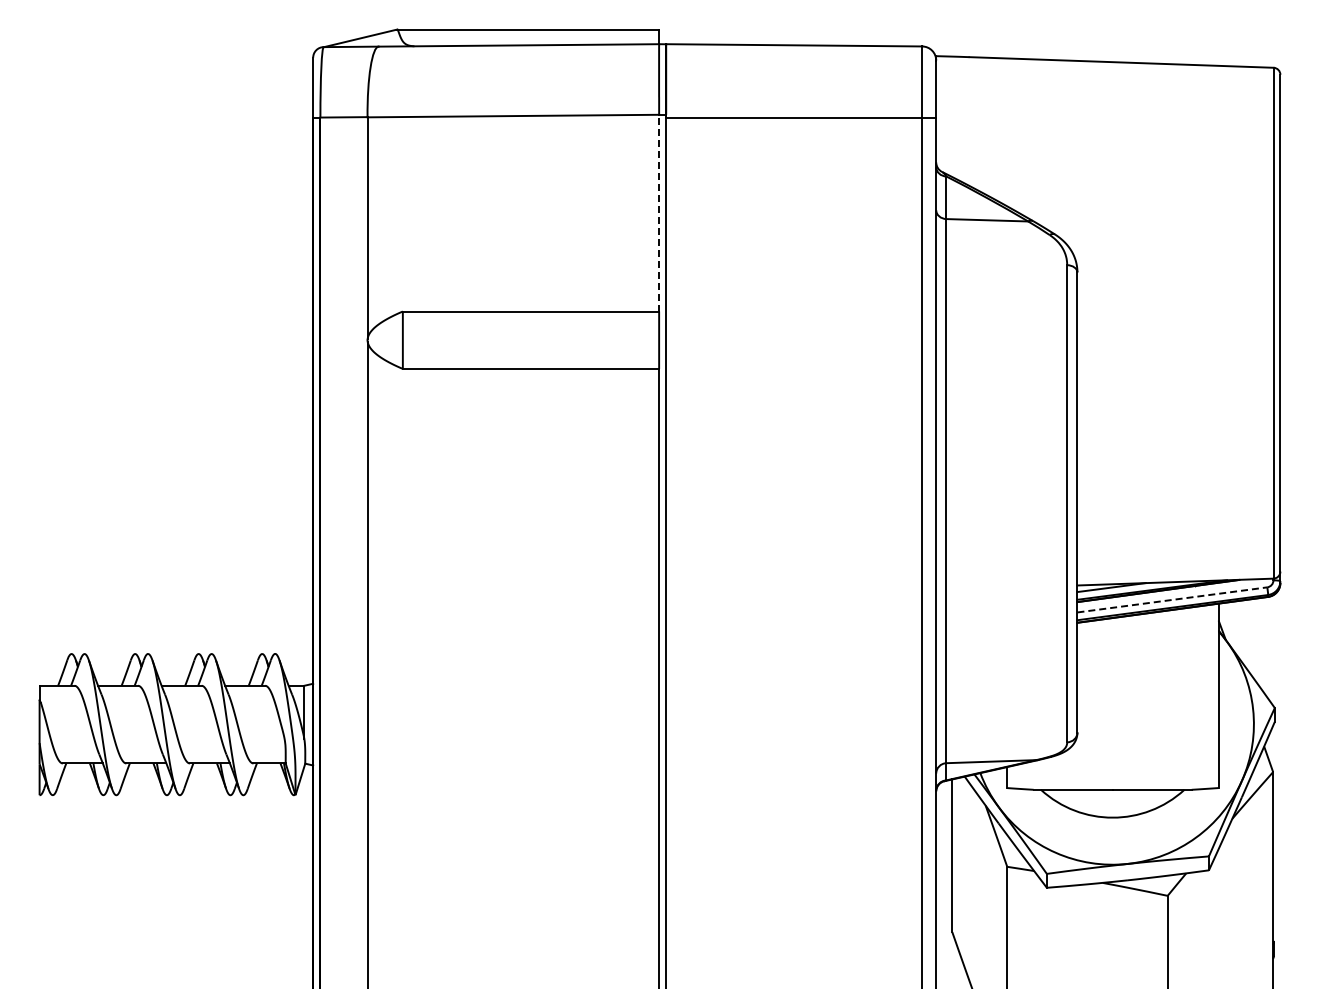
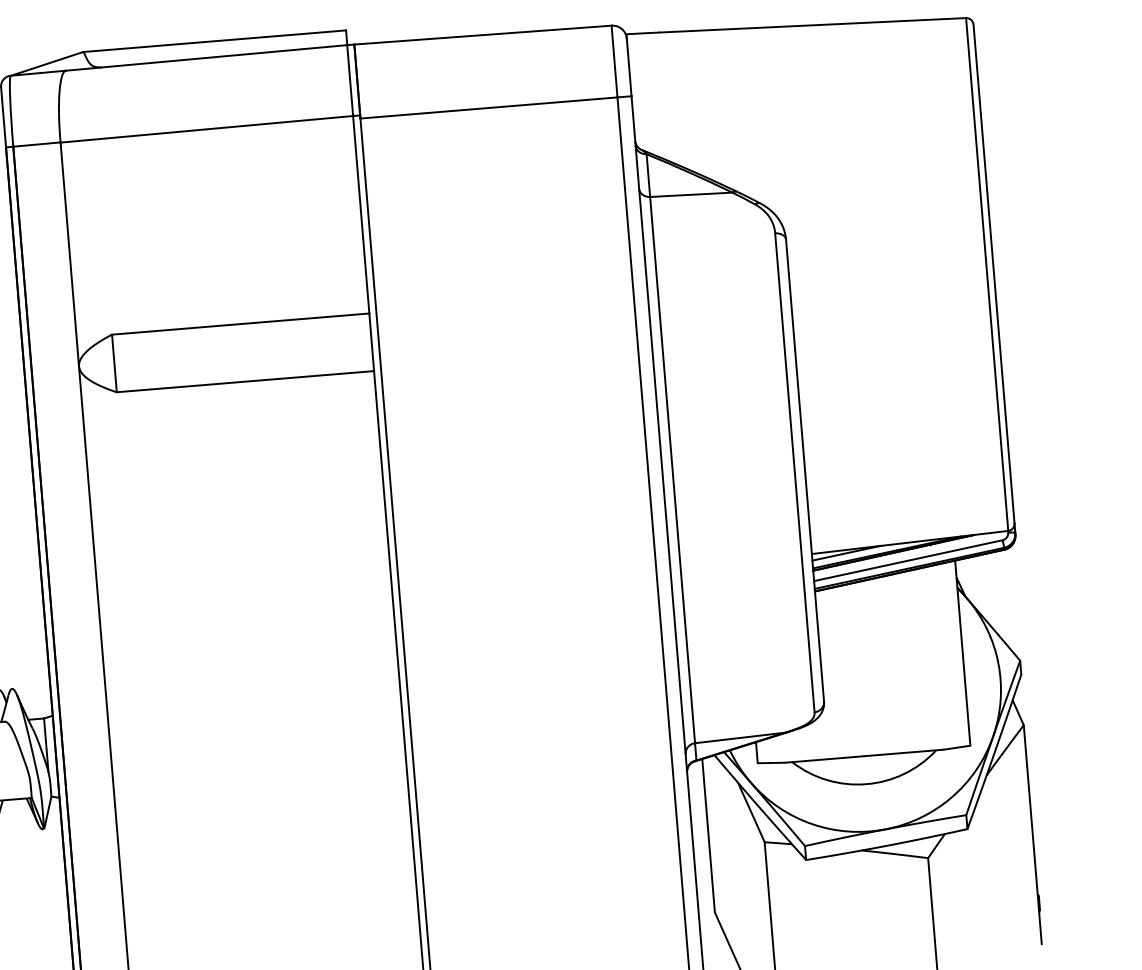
line: (659, 212) -> (361, 214), dashed -> solid
line: (1172, 599) -> (908, 560), dashed -> solid

